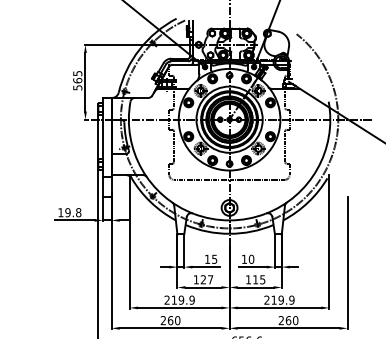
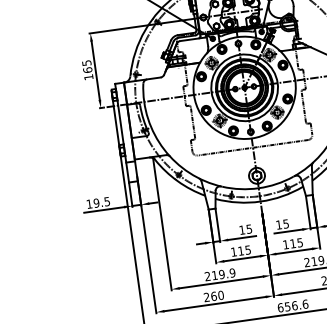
text: (77, 87) -> (88, 77), 565 -> 165
text: (78, 212) -> (107, 201), 19.8 -> 19.5
text: (251, 258) -> (285, 223), 10 -> 15
text: (206, 279) -> (244, 250), 127 -> 115

